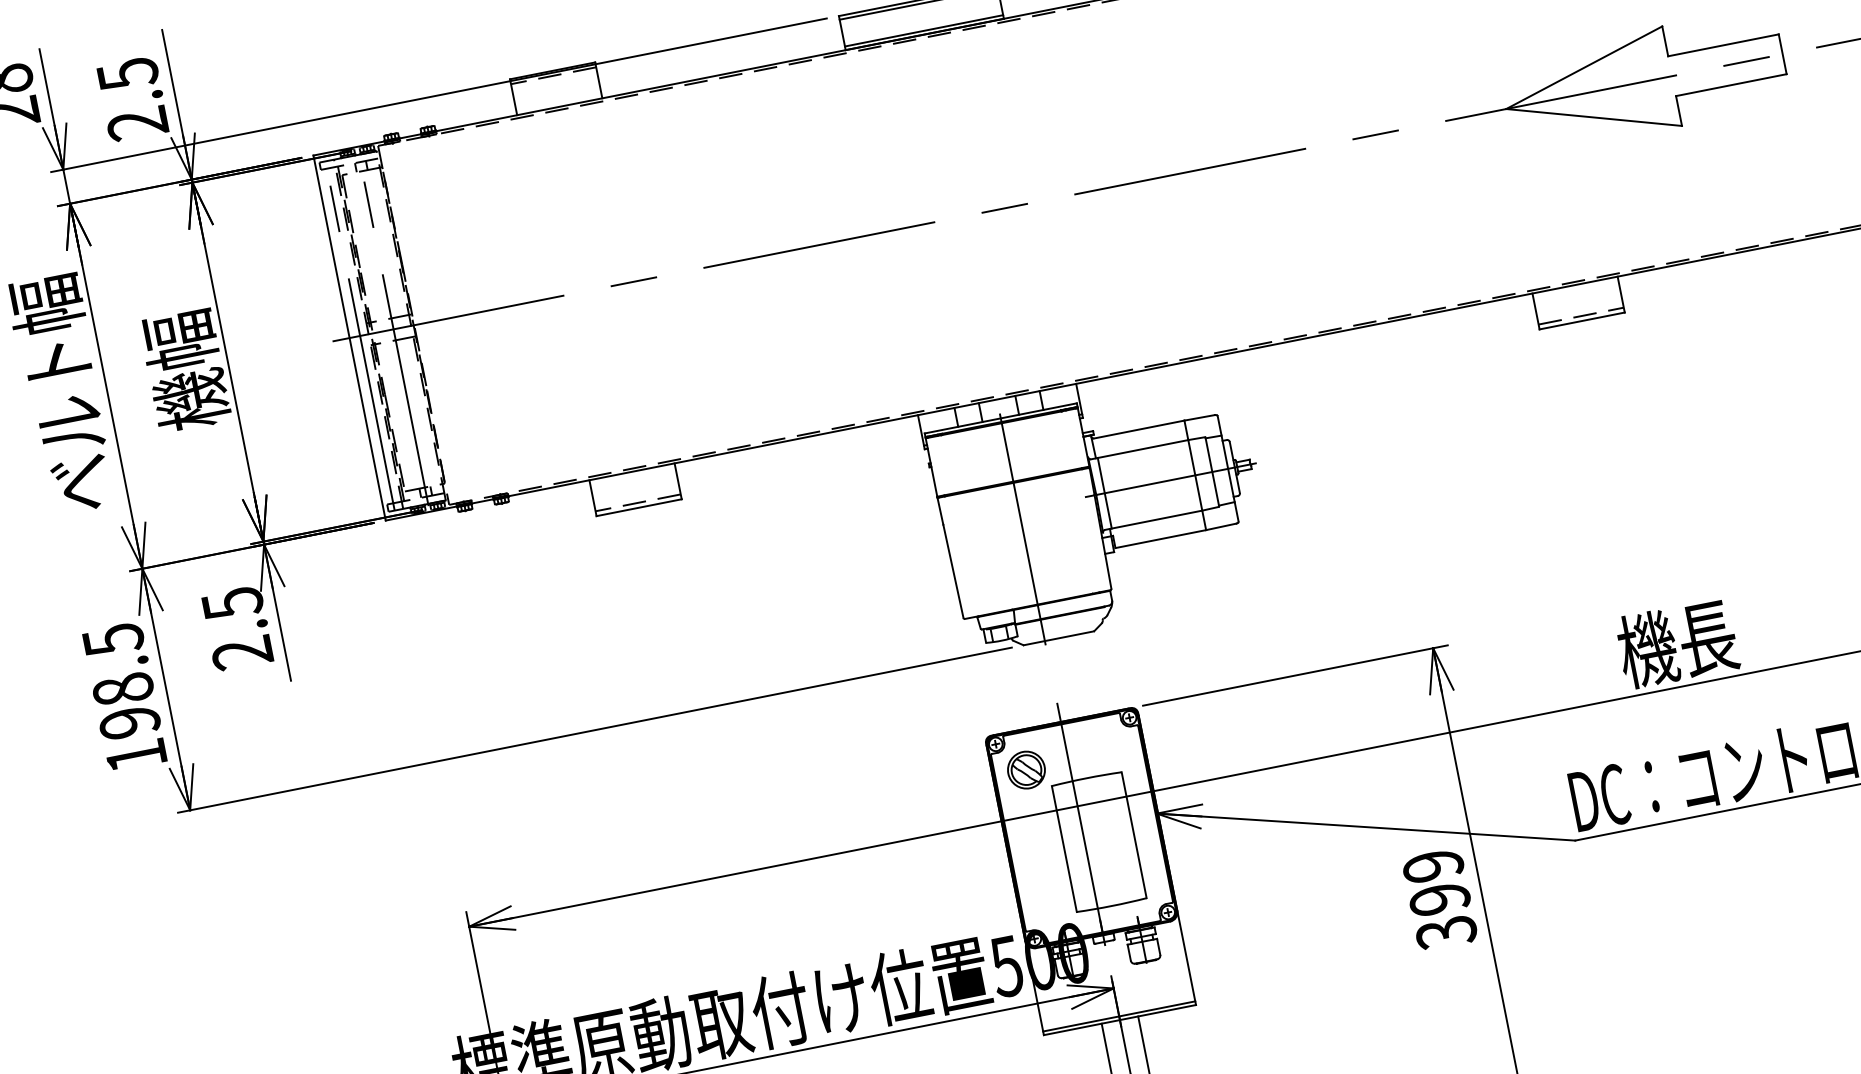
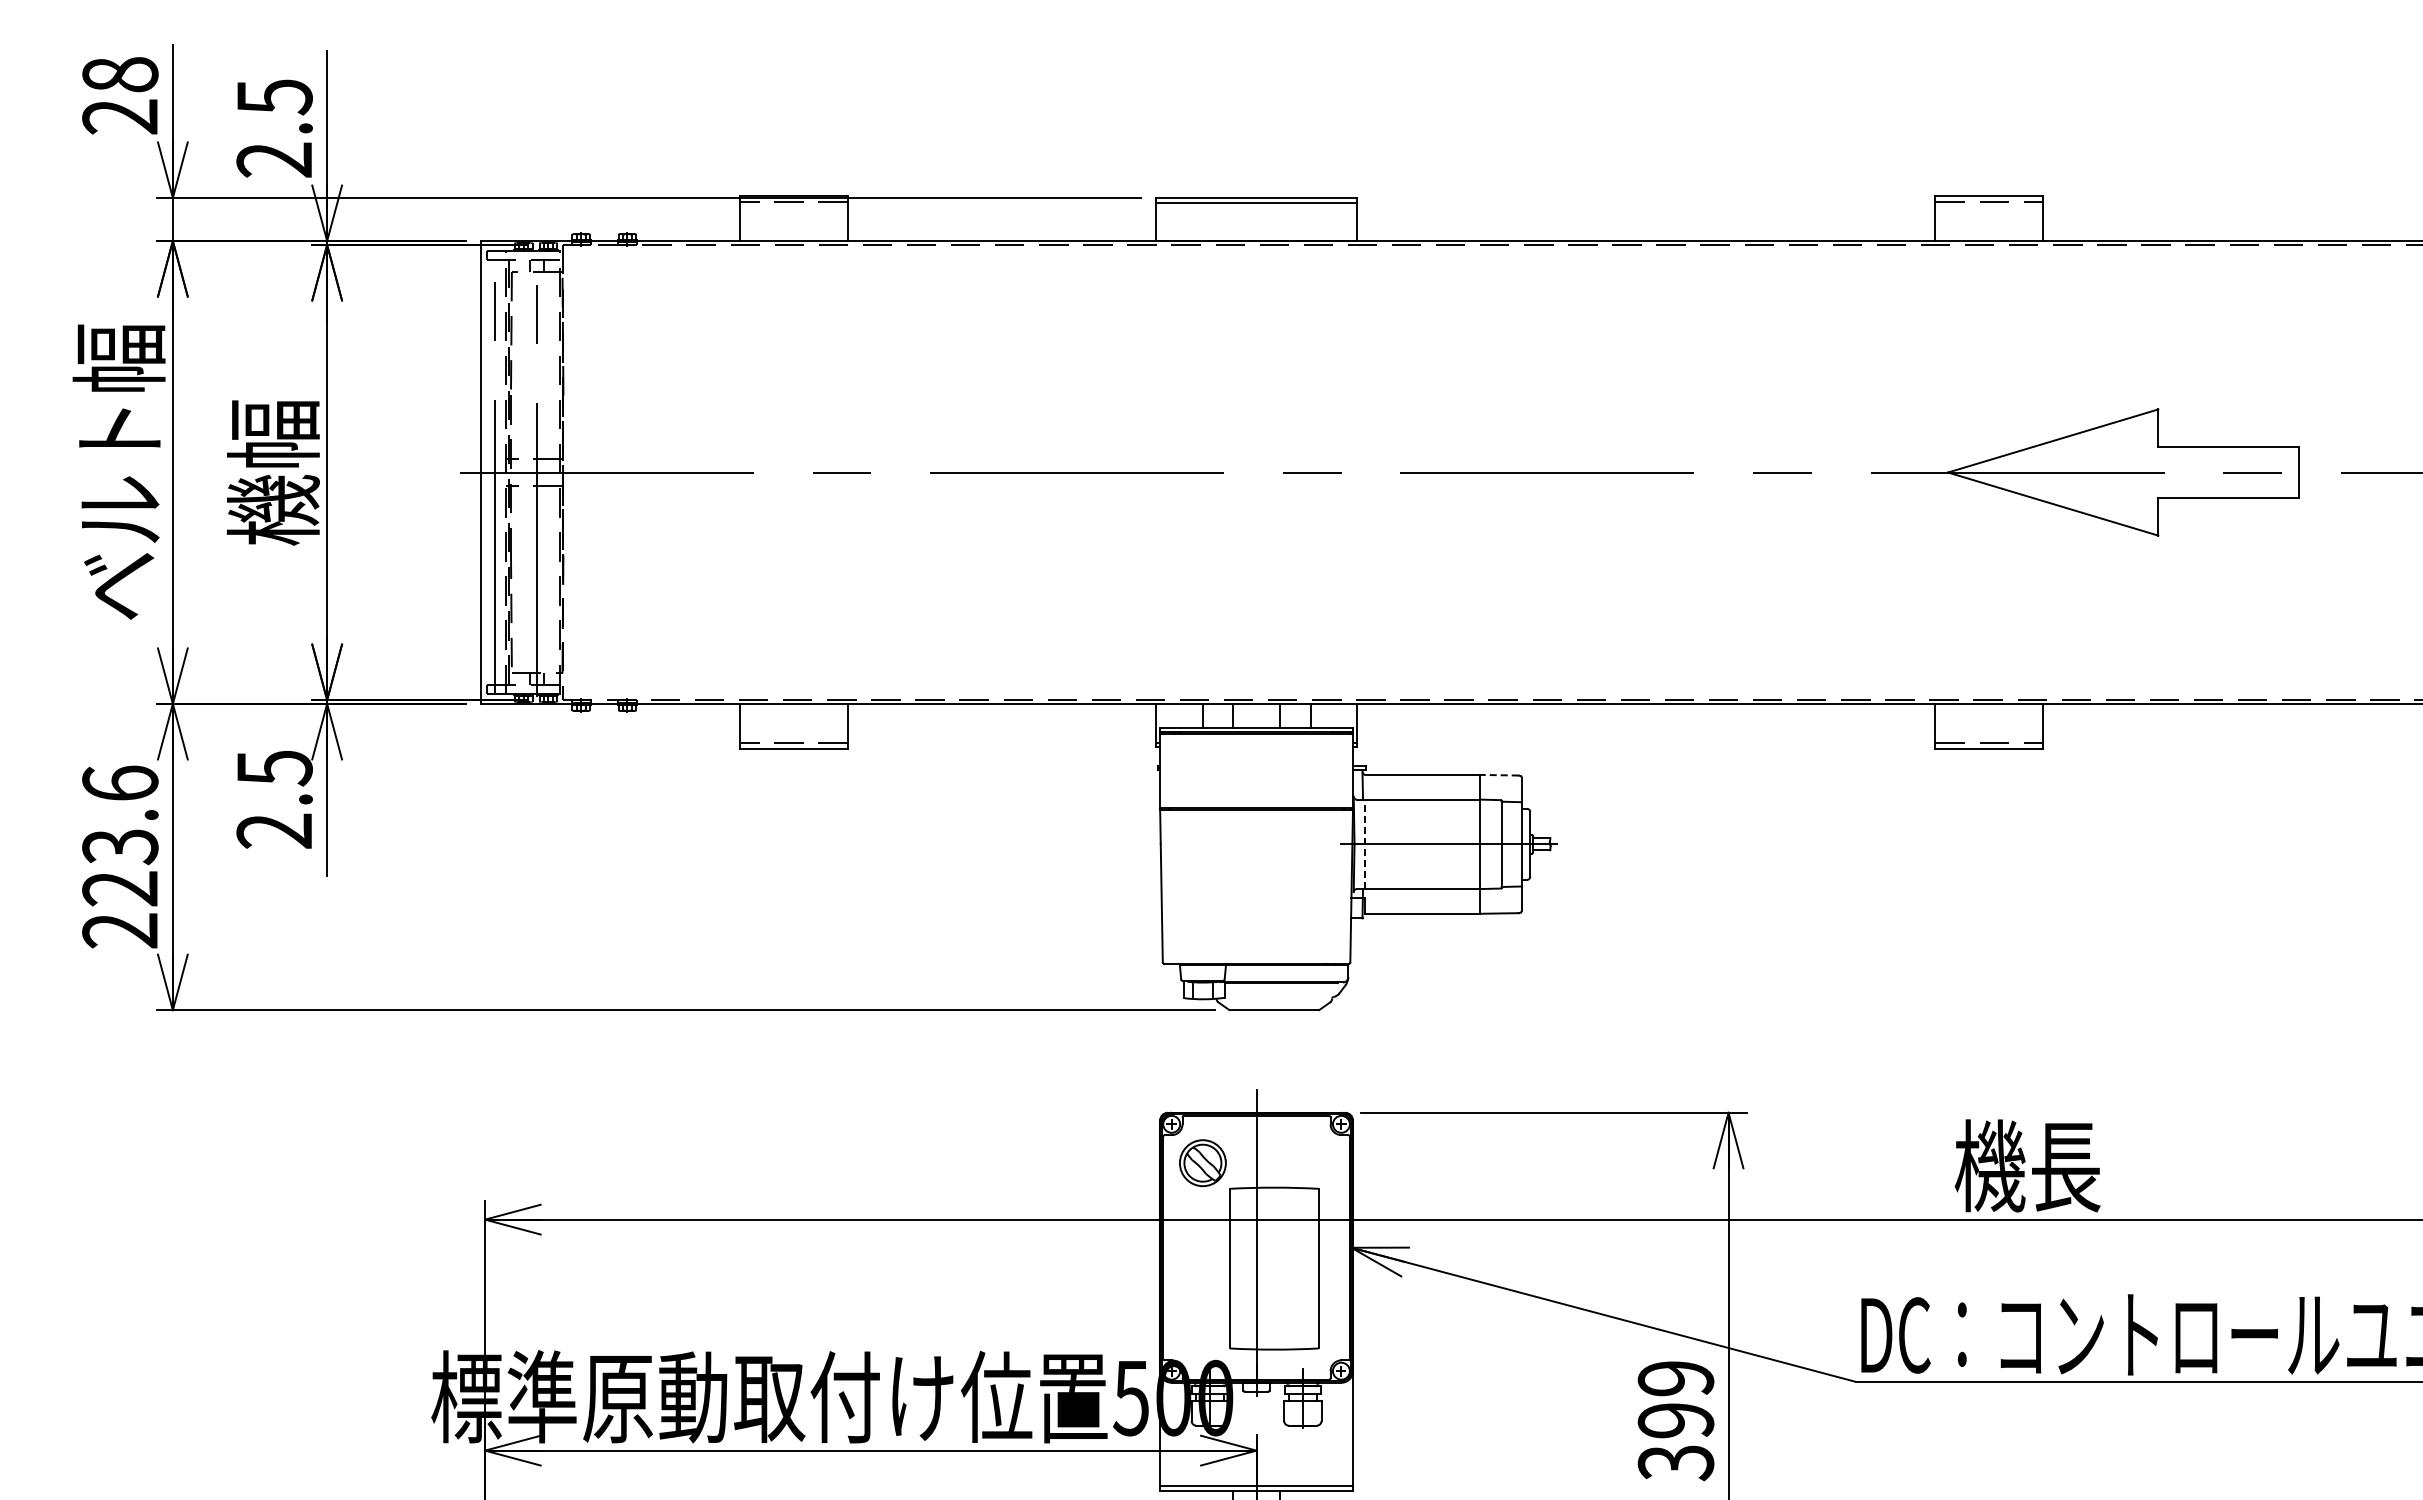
line: (924, 30) -> (1256, 236), removed
line: (1199, 418) -> (1498, 775), solid -> dashed
line: (1104, 493) -> (1365, 844), solid -> dashed
line: (1020, 518) -> (1256, 854), removed
text: (124, 697) -> (120, 856), 198.5 -> 223.6

